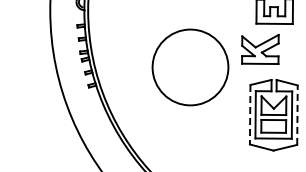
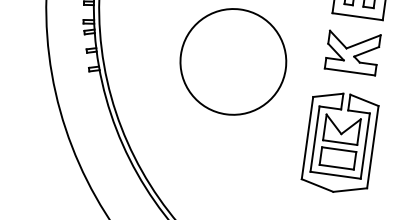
part: (260, 49) -> (352, 52), moved
line: (250, 114) -> (307, 137), dashed -> solid
line: (297, 115) -> (372, 147), dashed -> solid

